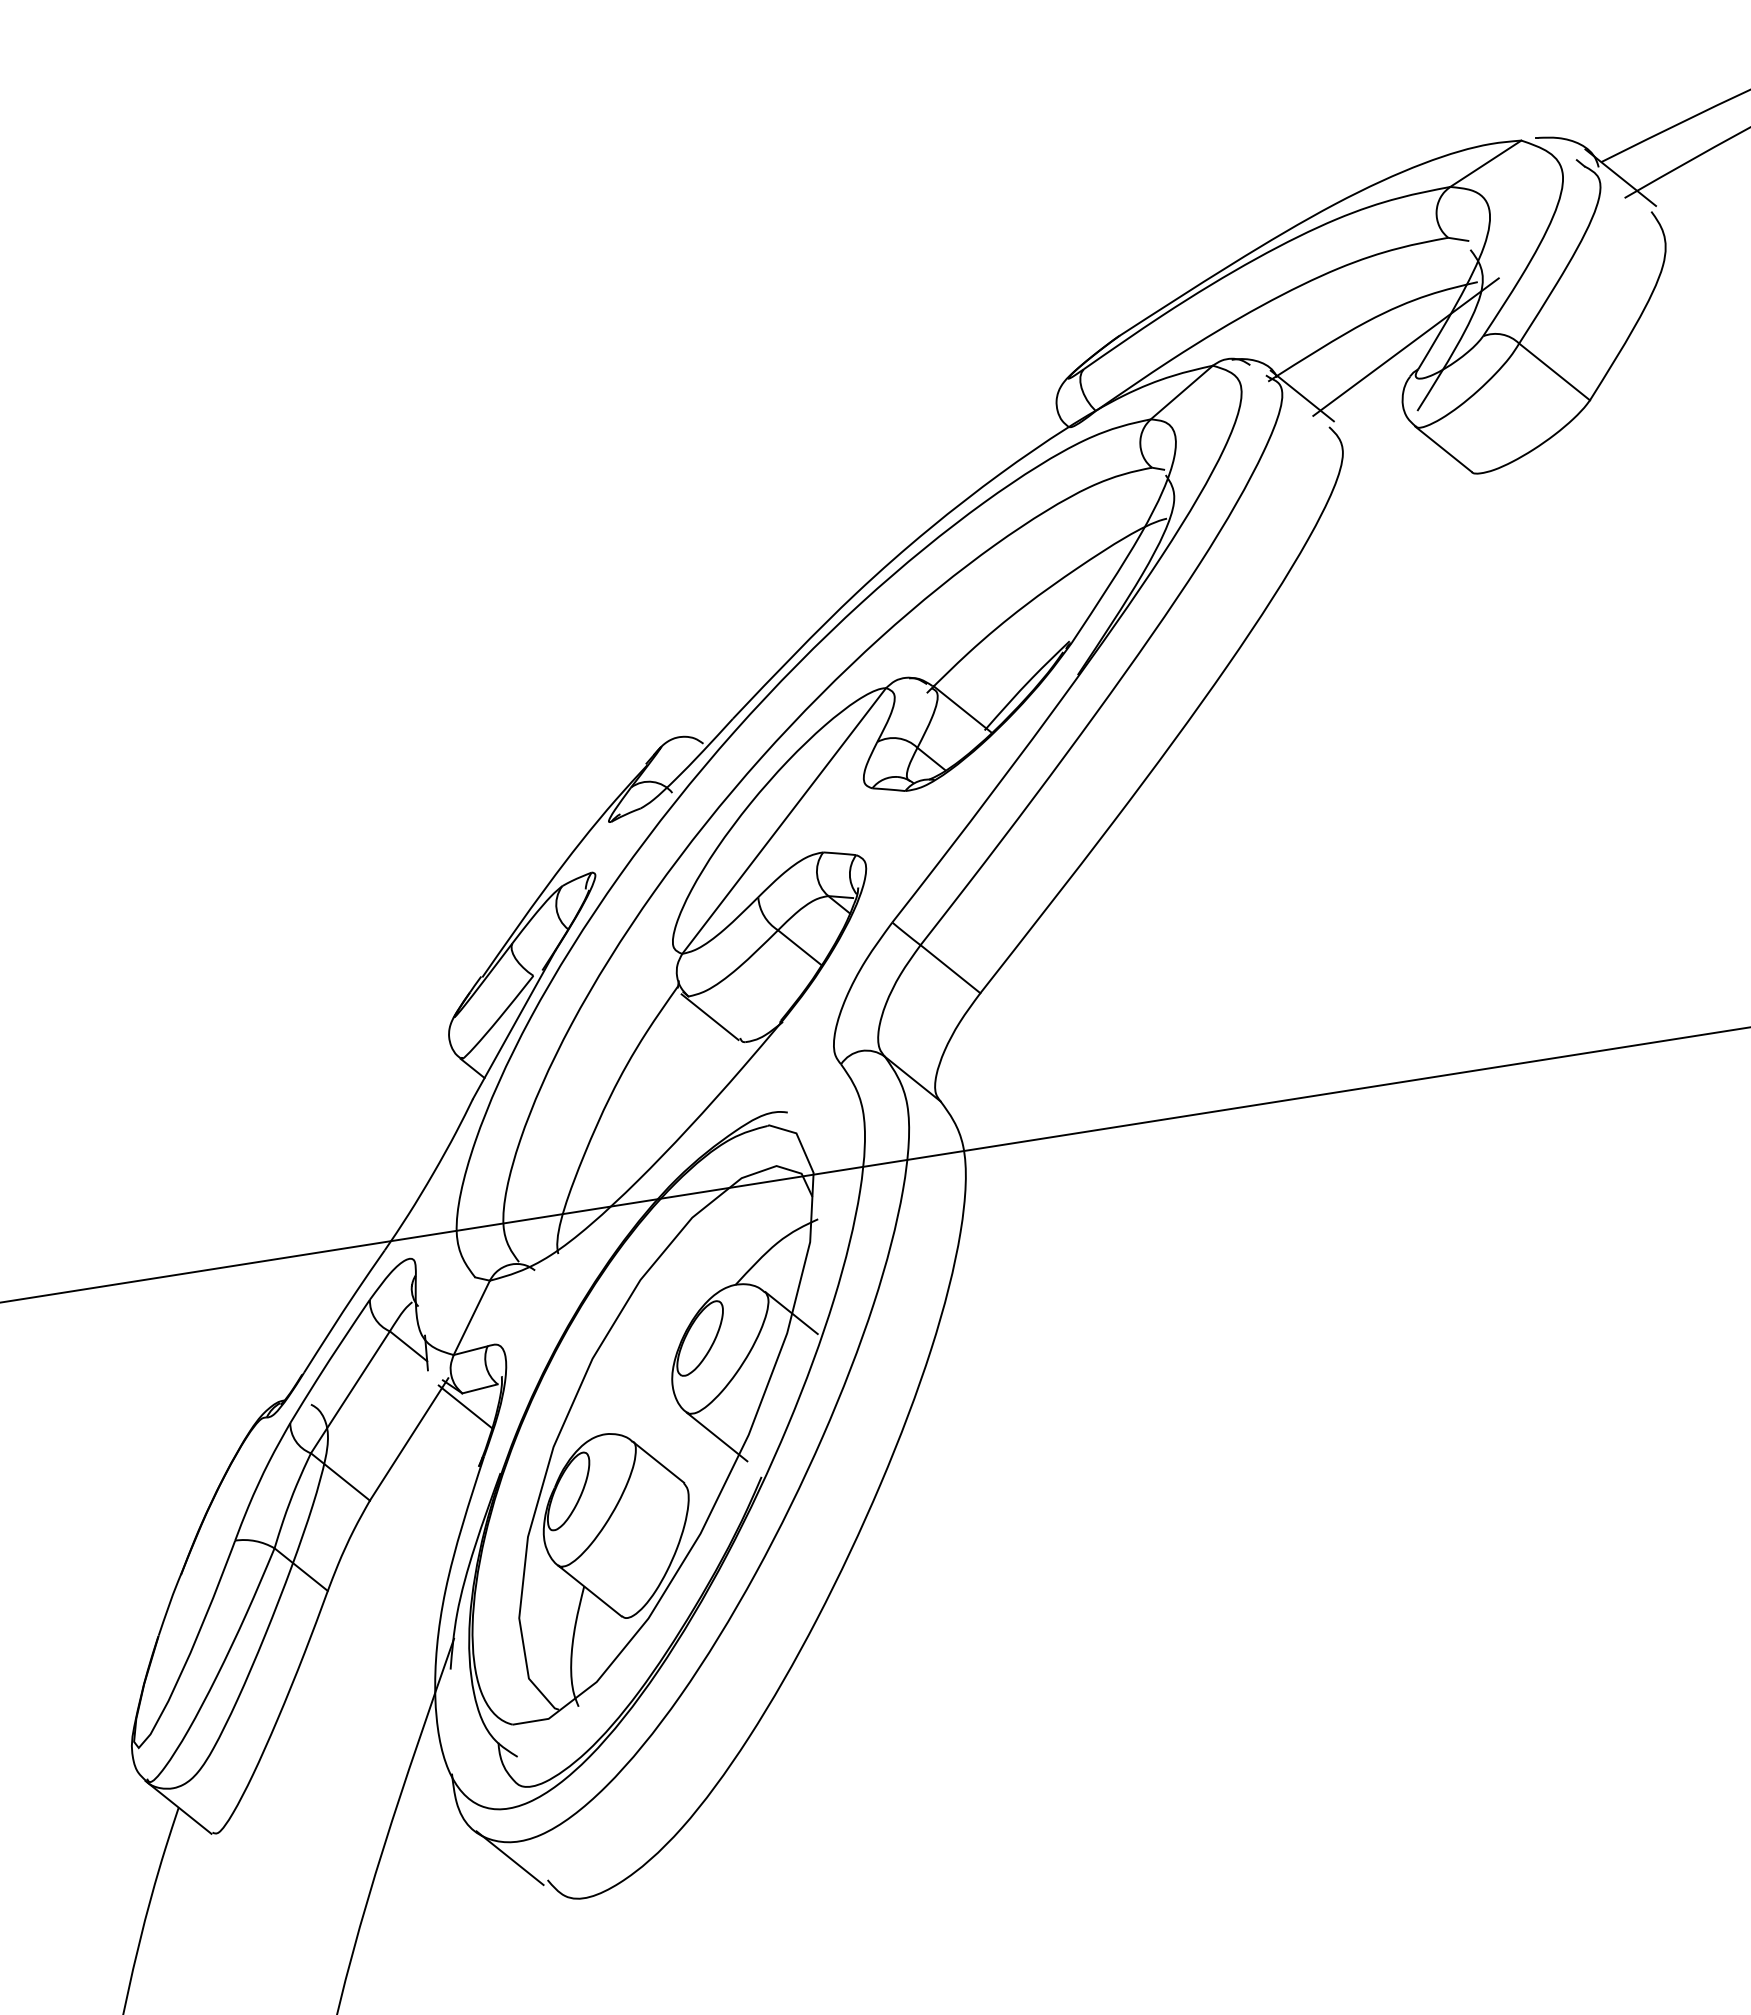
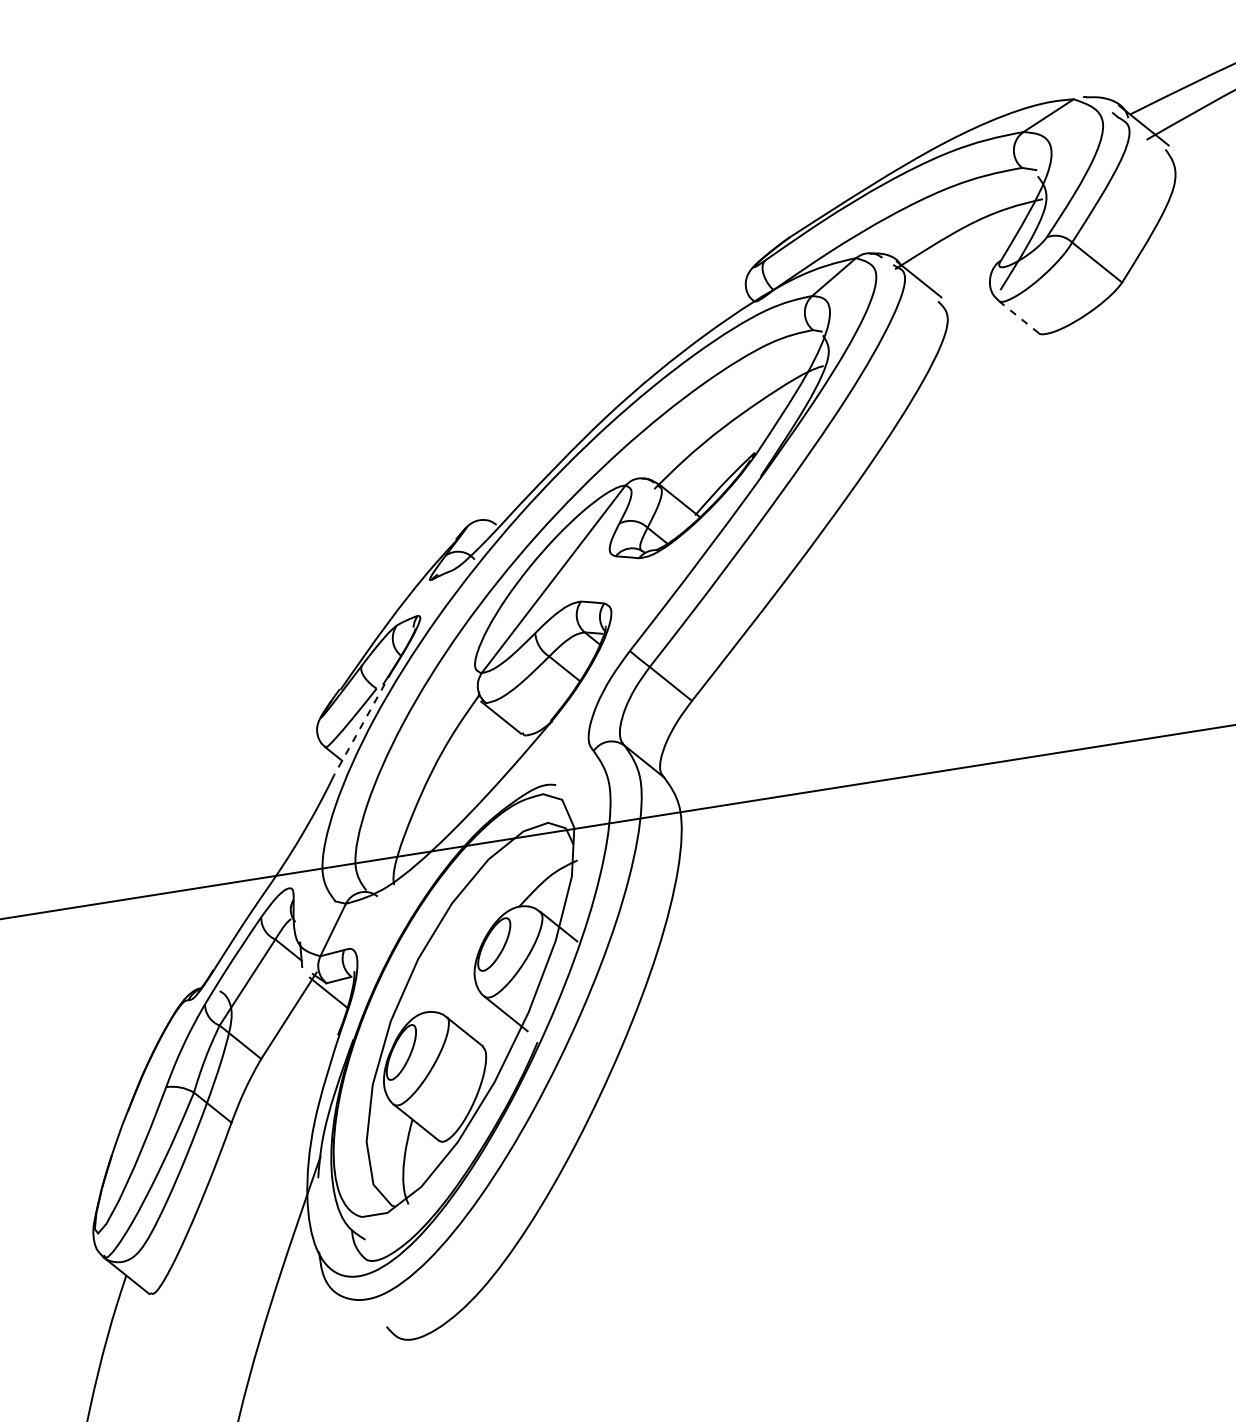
line: (1405, 346) -> (991, 244), removed
line: (1443, 449) -> (1018, 317), solid -> dashed
line: (514, 1025) -> (363, 723), solid -> dashed
line: (509, 1858) -> (359, 1311), removed

